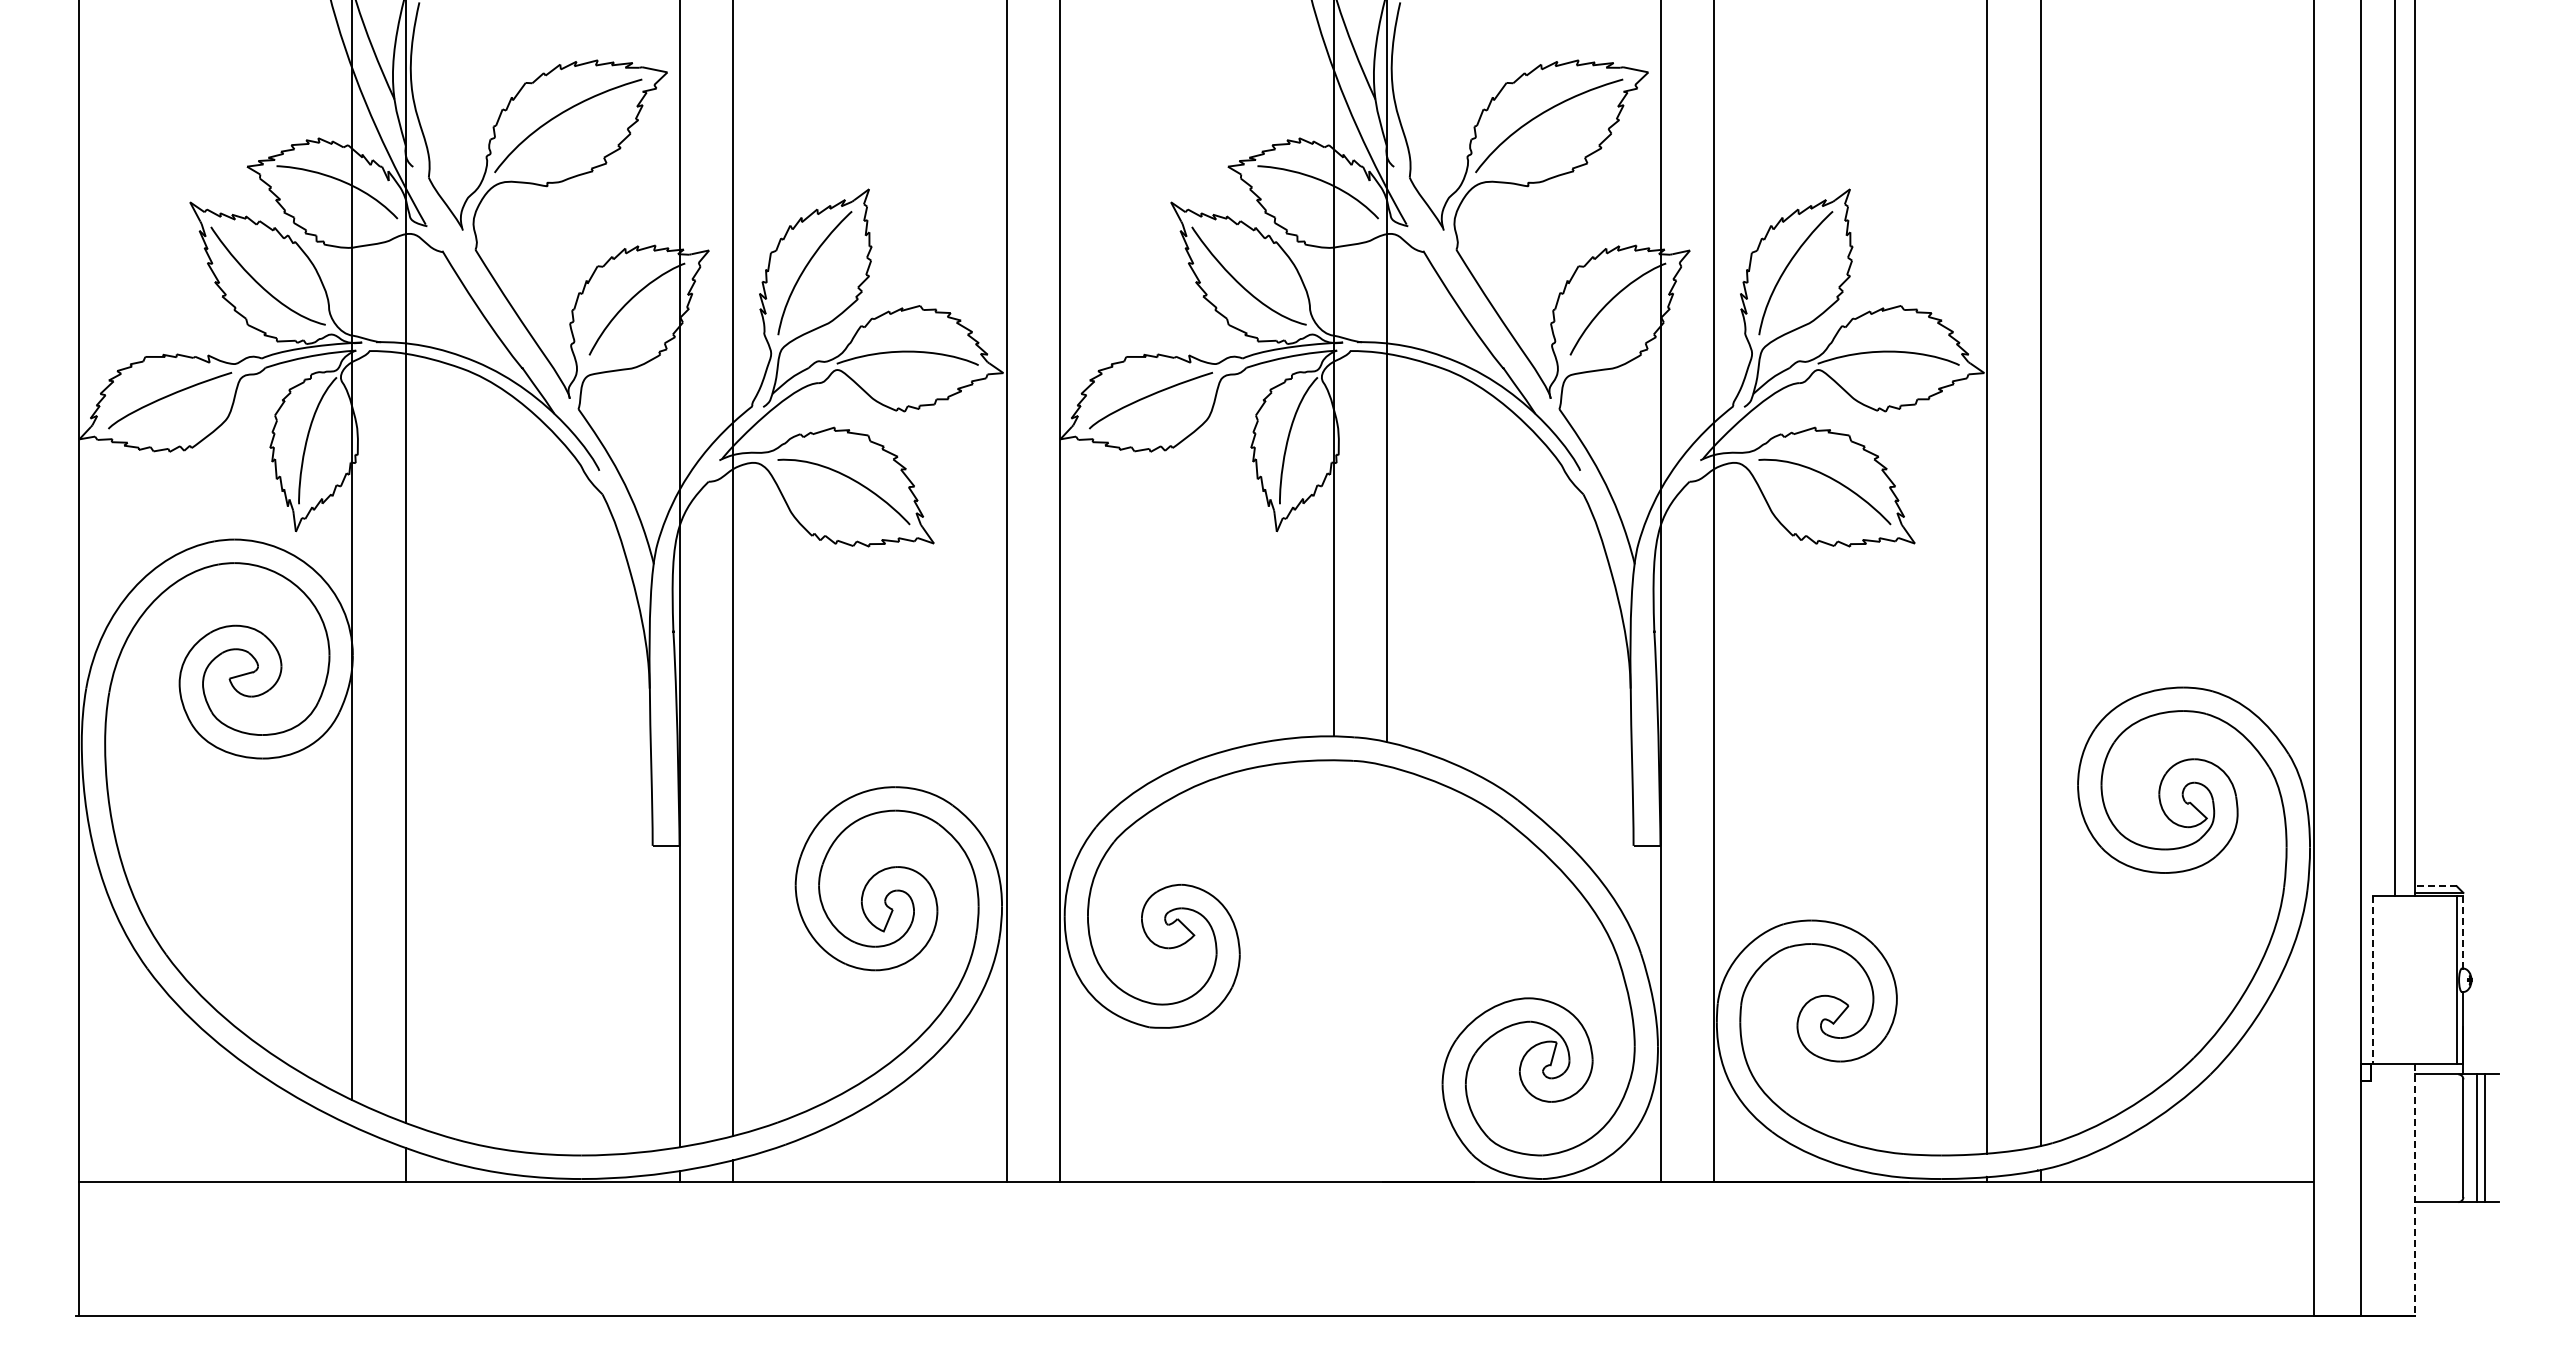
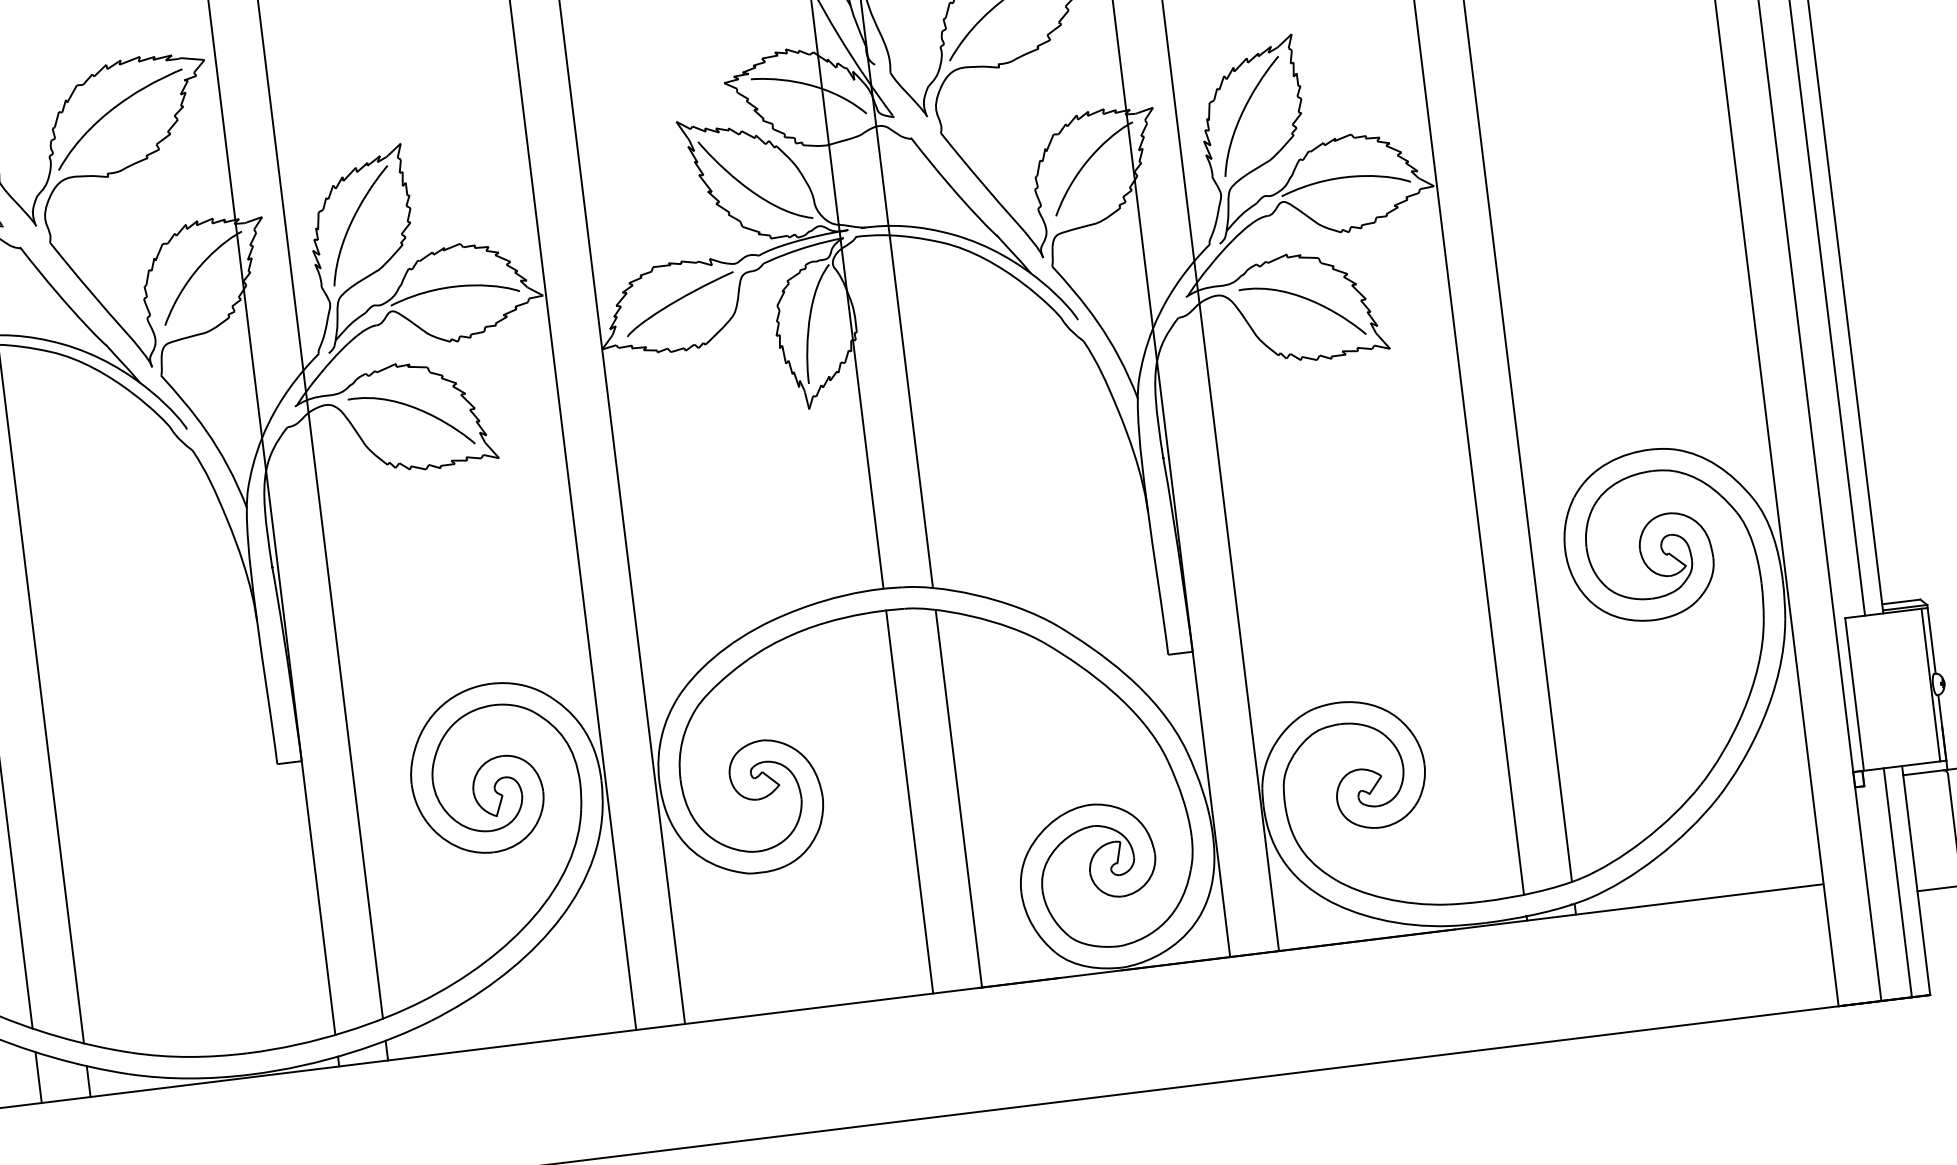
line: (2435, 886) -> (1901, 602), dashed -> solid
line: (2463, 930) -> (1931, 639), dashed -> solid
line: (1333, 971) -> (909, 802), added
line: (1387, 974) -> (959, 799), added
line: (2372, 980) -> (1854, 694), dashed -> solid
line: (352, 1154) -> (39, 1077), added
line: (2394, 1190) -> (1897, 882), added
line: (2414, 1190) -> (1916, 880), dashed -> solid

